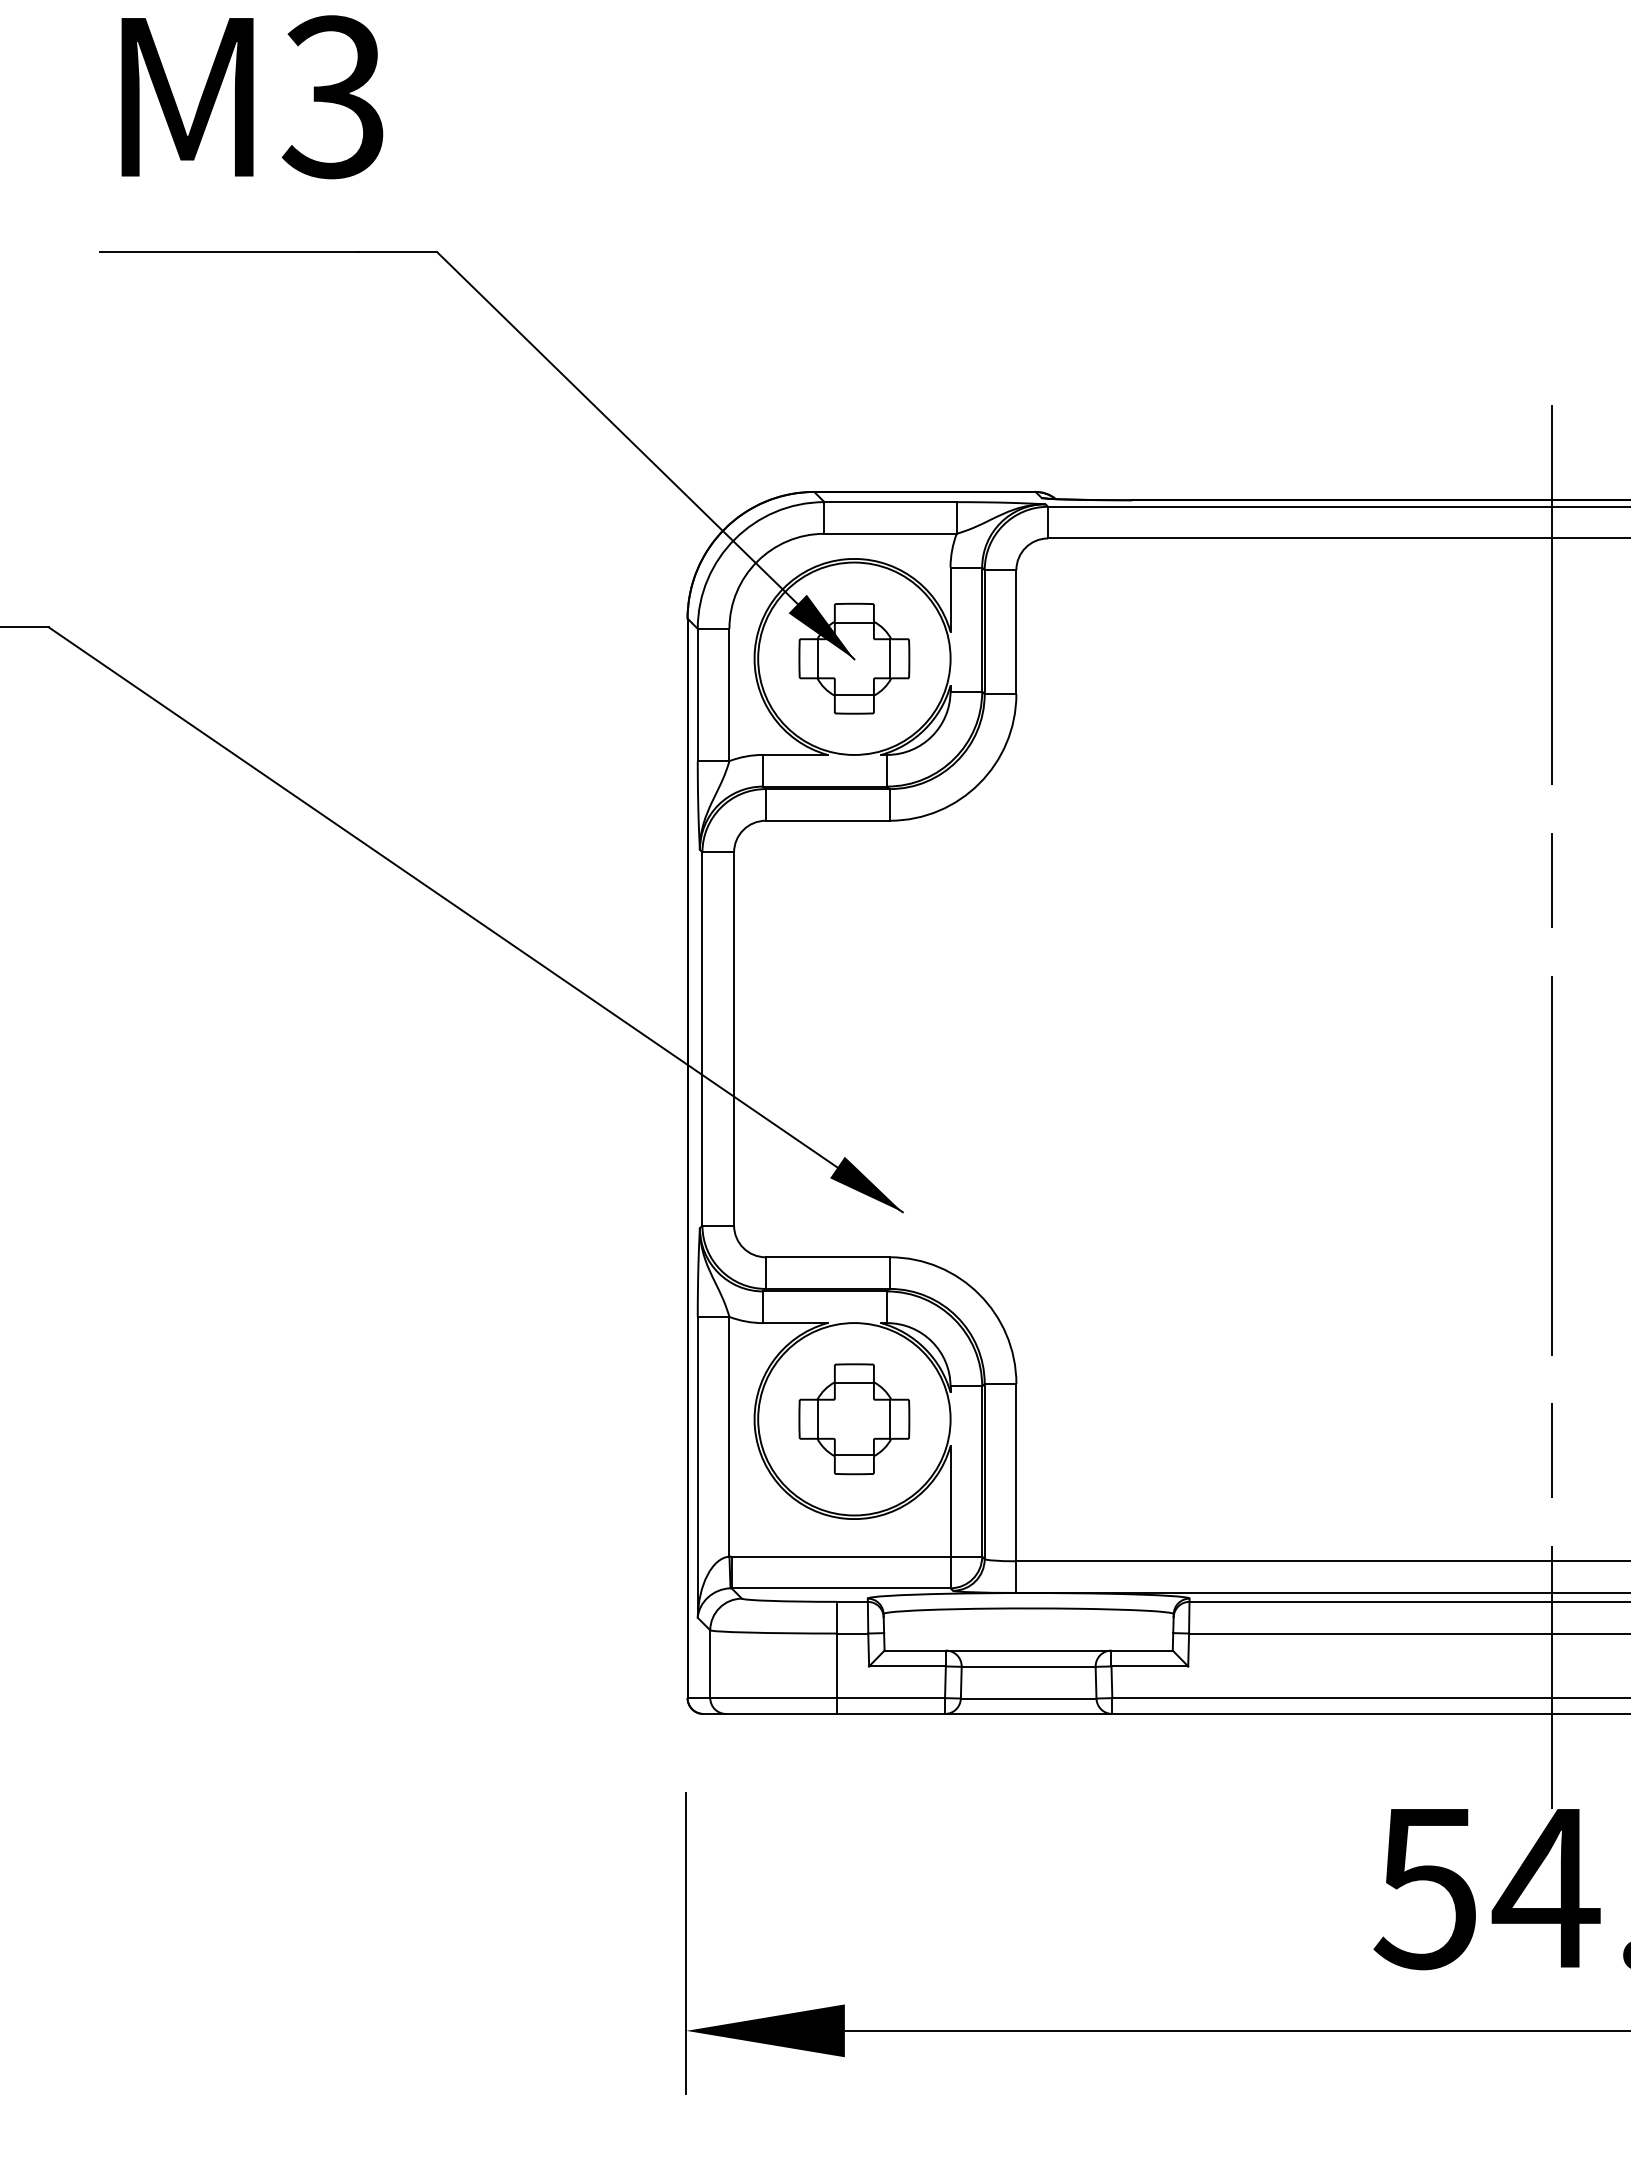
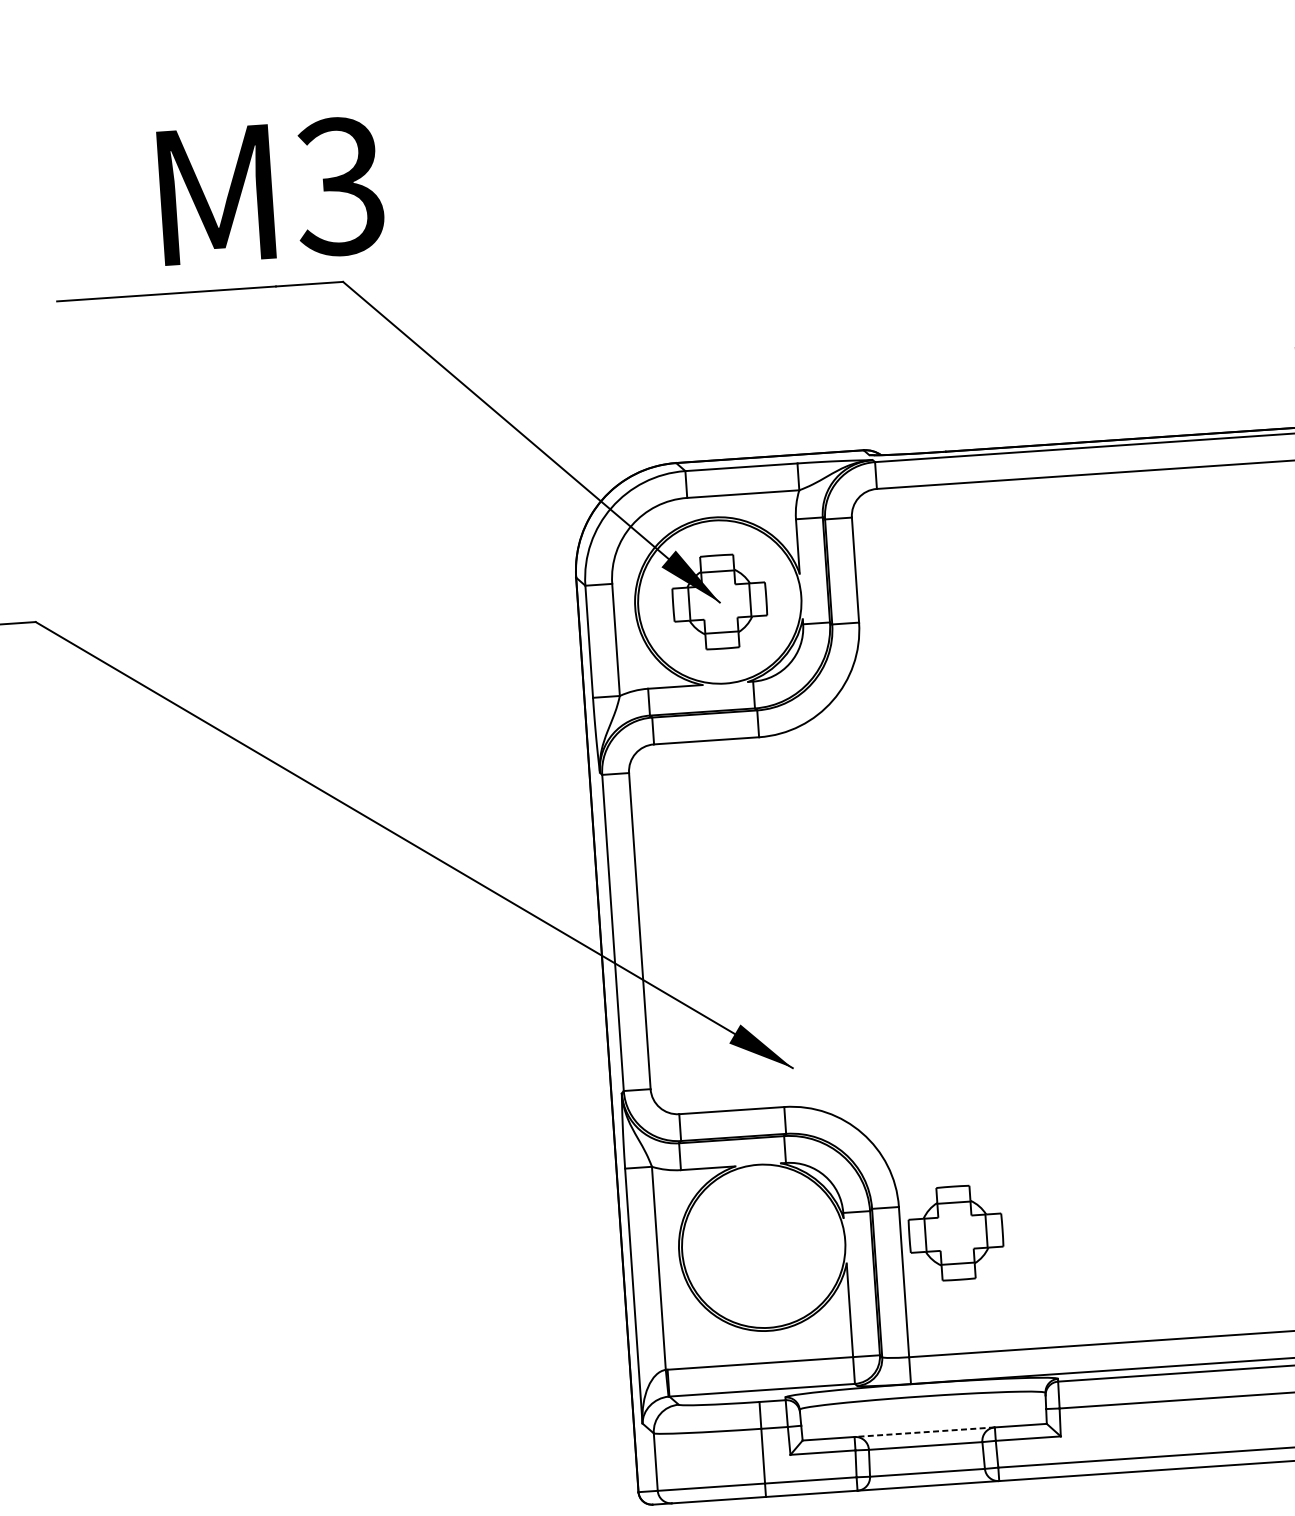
text: (252, 97) -> (271, 191), moved
part: (854, 1419) -> (956, 1233), moved
line: (1028, 1650) -> (924, 1432), solid -> dashed

